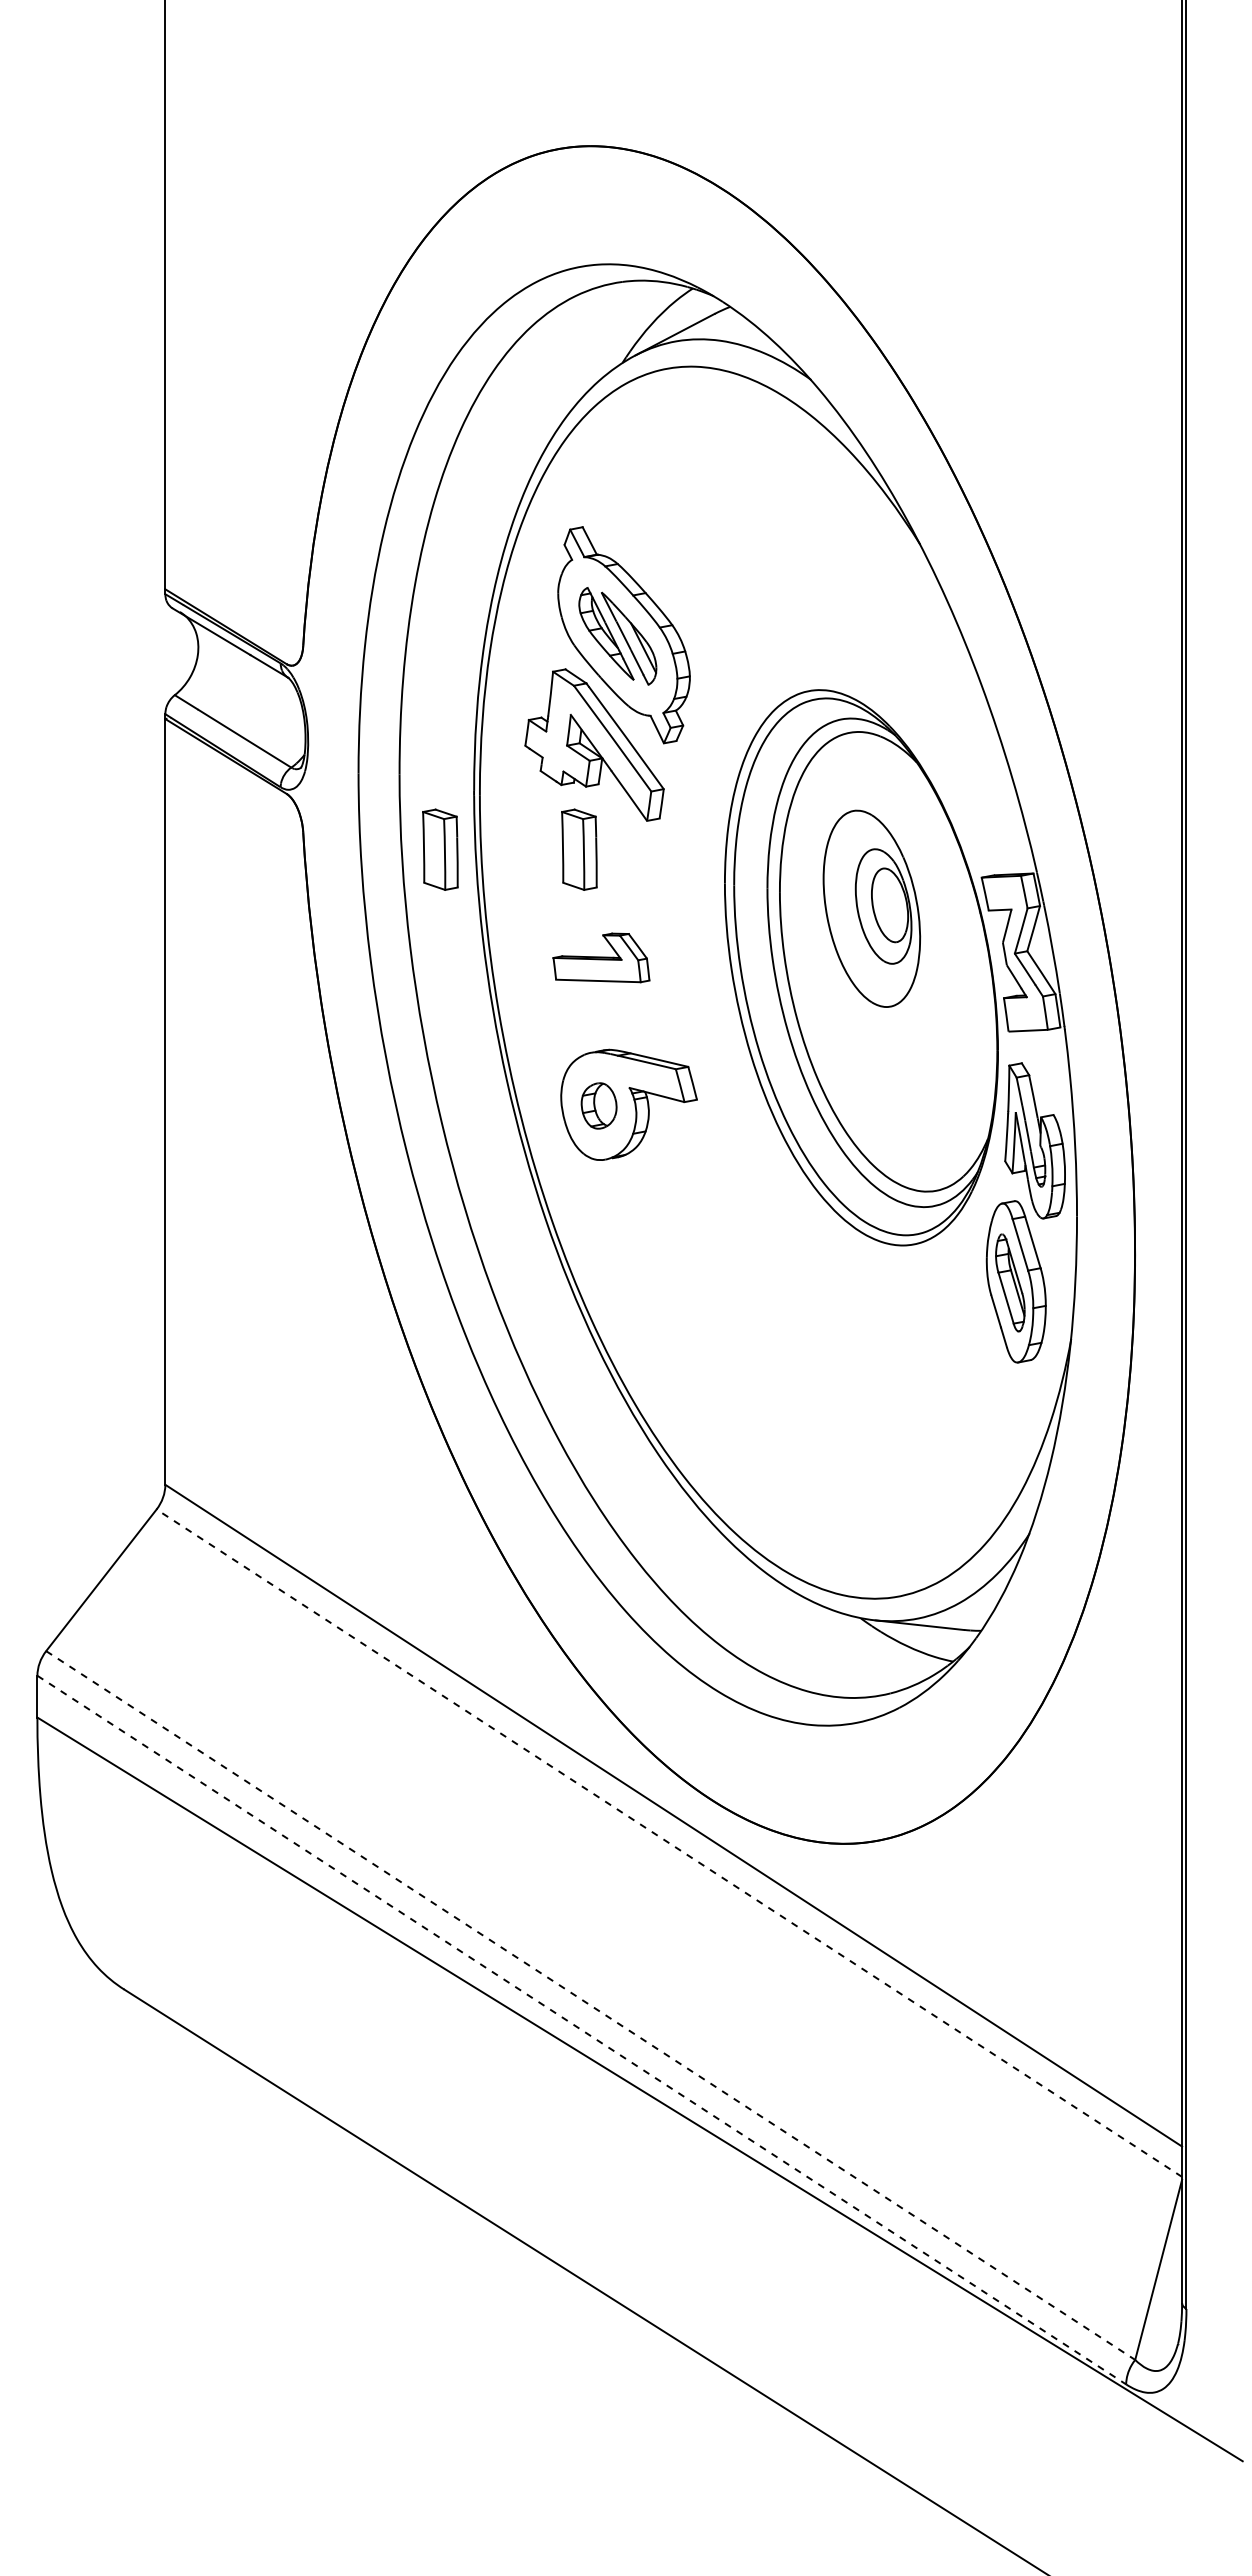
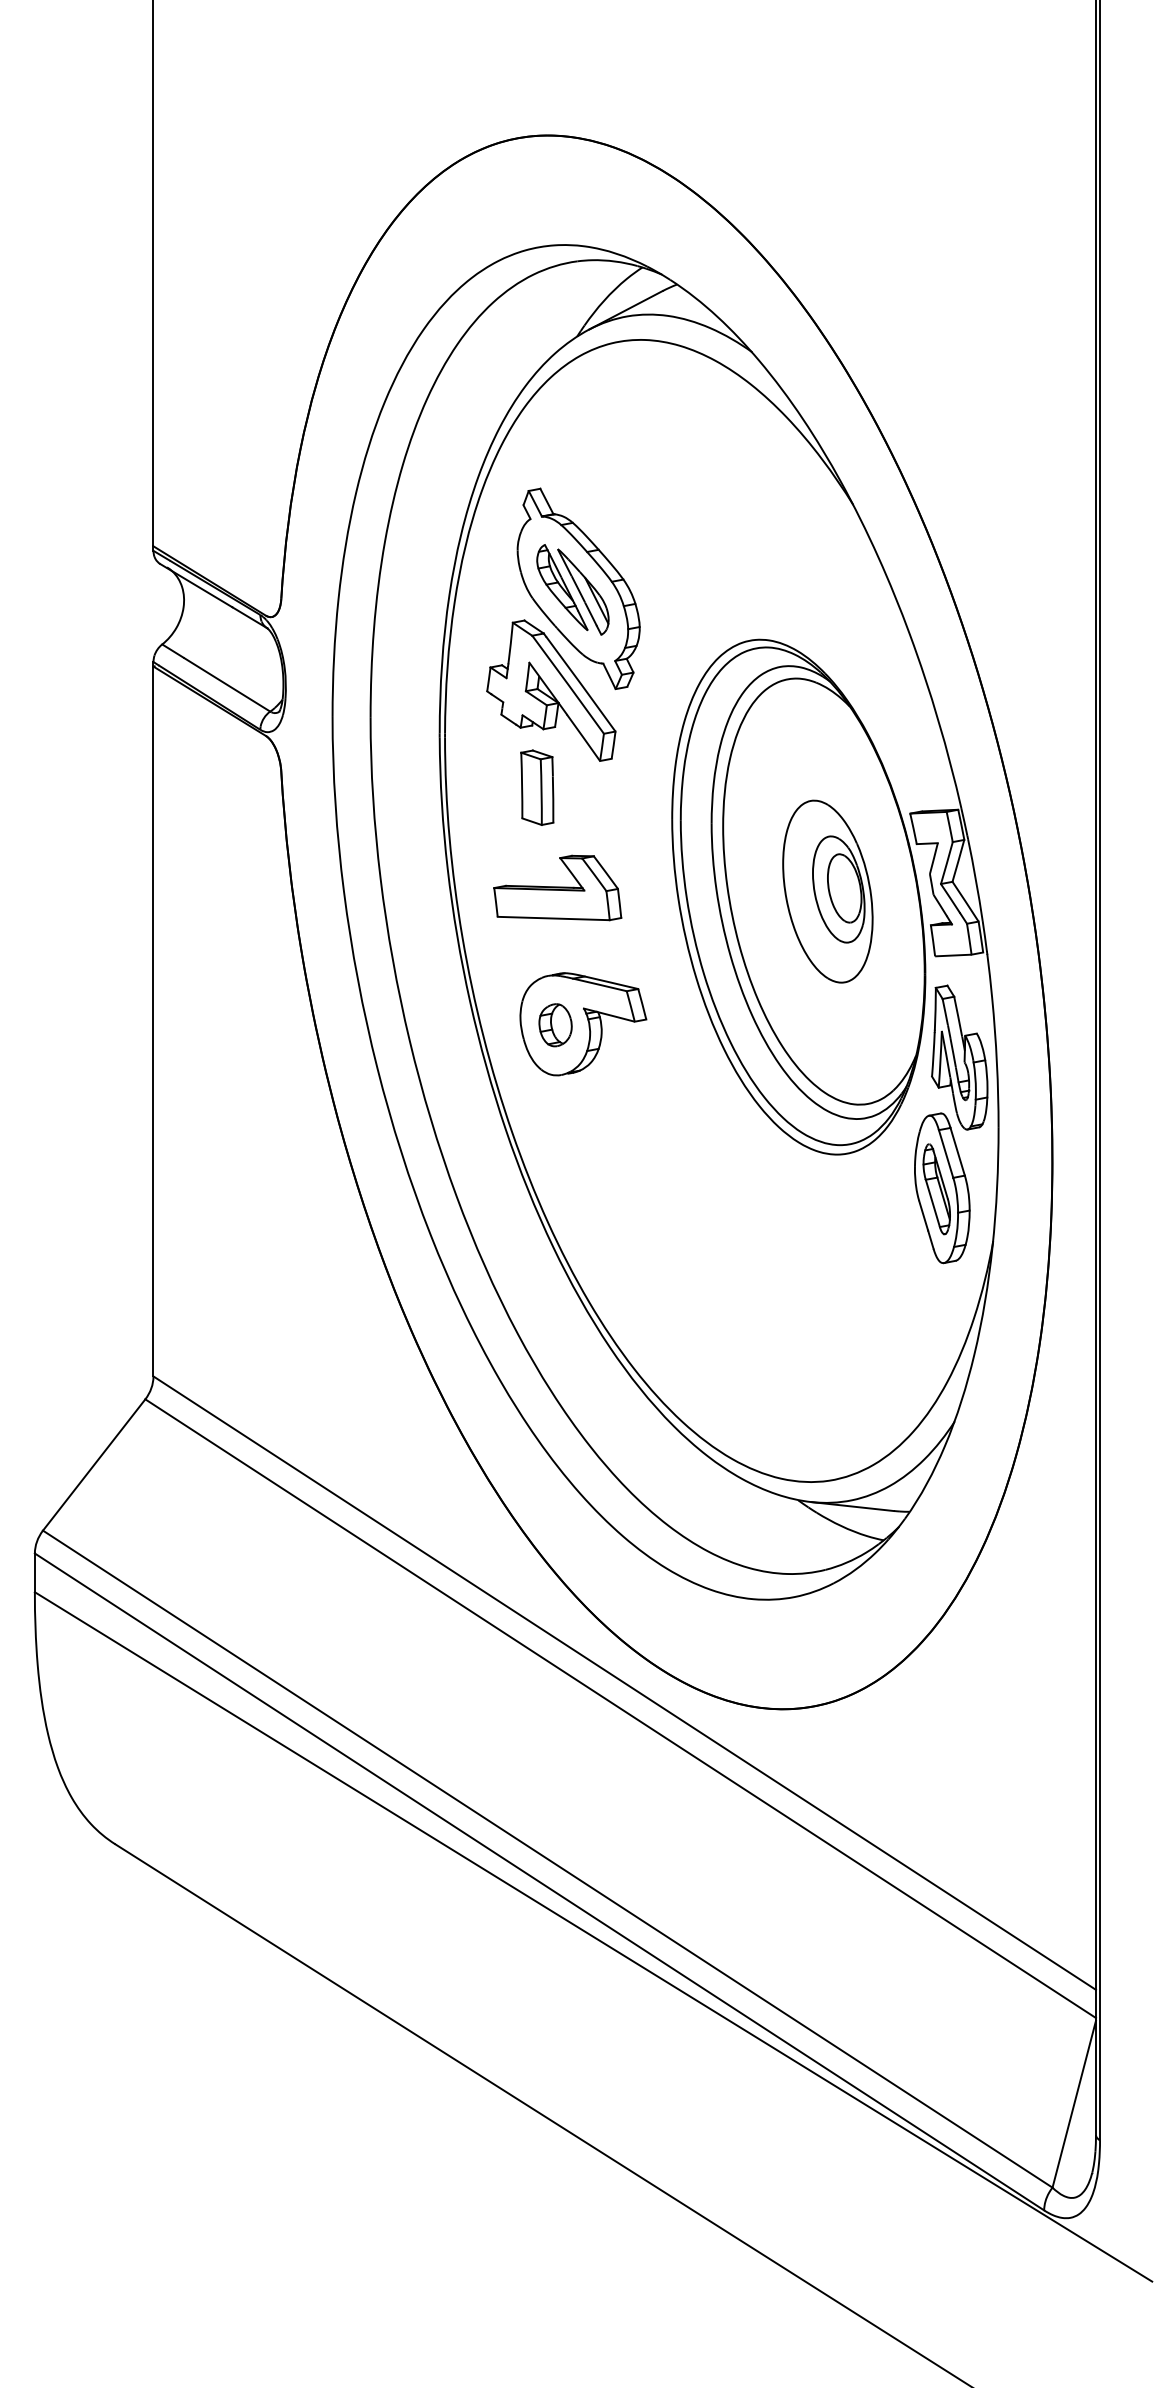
part: (440, 849) -> (408, 787), removed
part: (871, 908) -> (827, 891), moved
part: (601, 957) -> (557, 887), size x1.43
line: (669, 1843) -> (620, 1708), dashed -> solid
line: (590, 2005) -> (547, 1859), dashed -> solid
line: (581, 2030) -> (539, 1882), dashed -> solid

